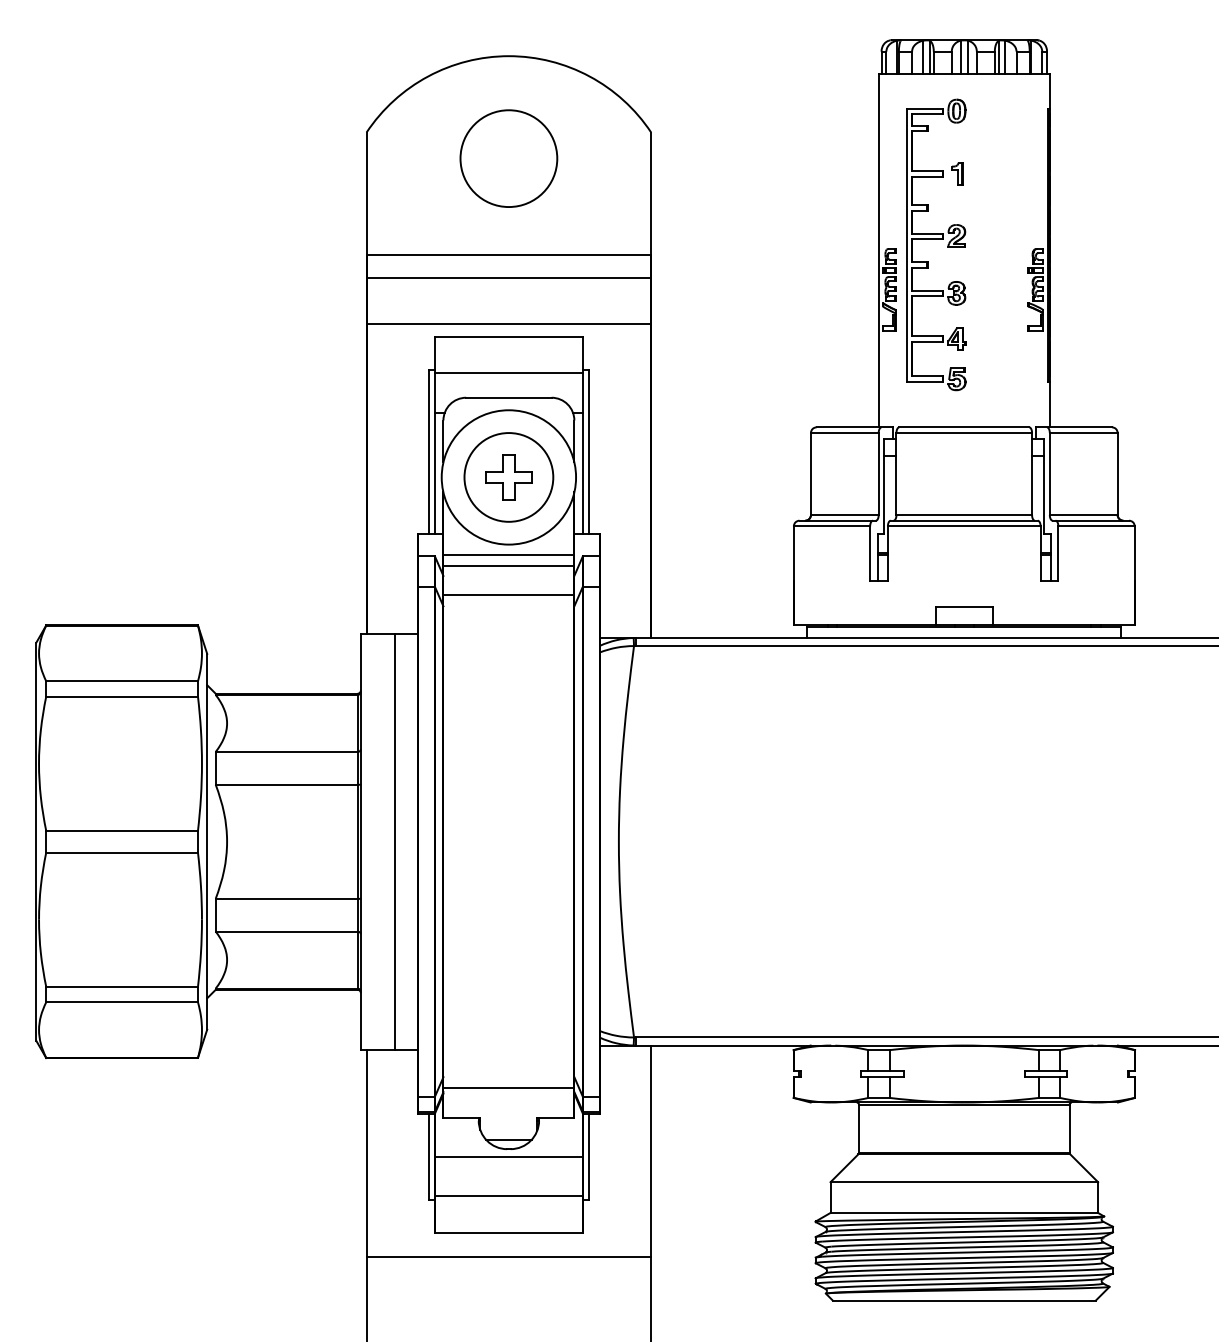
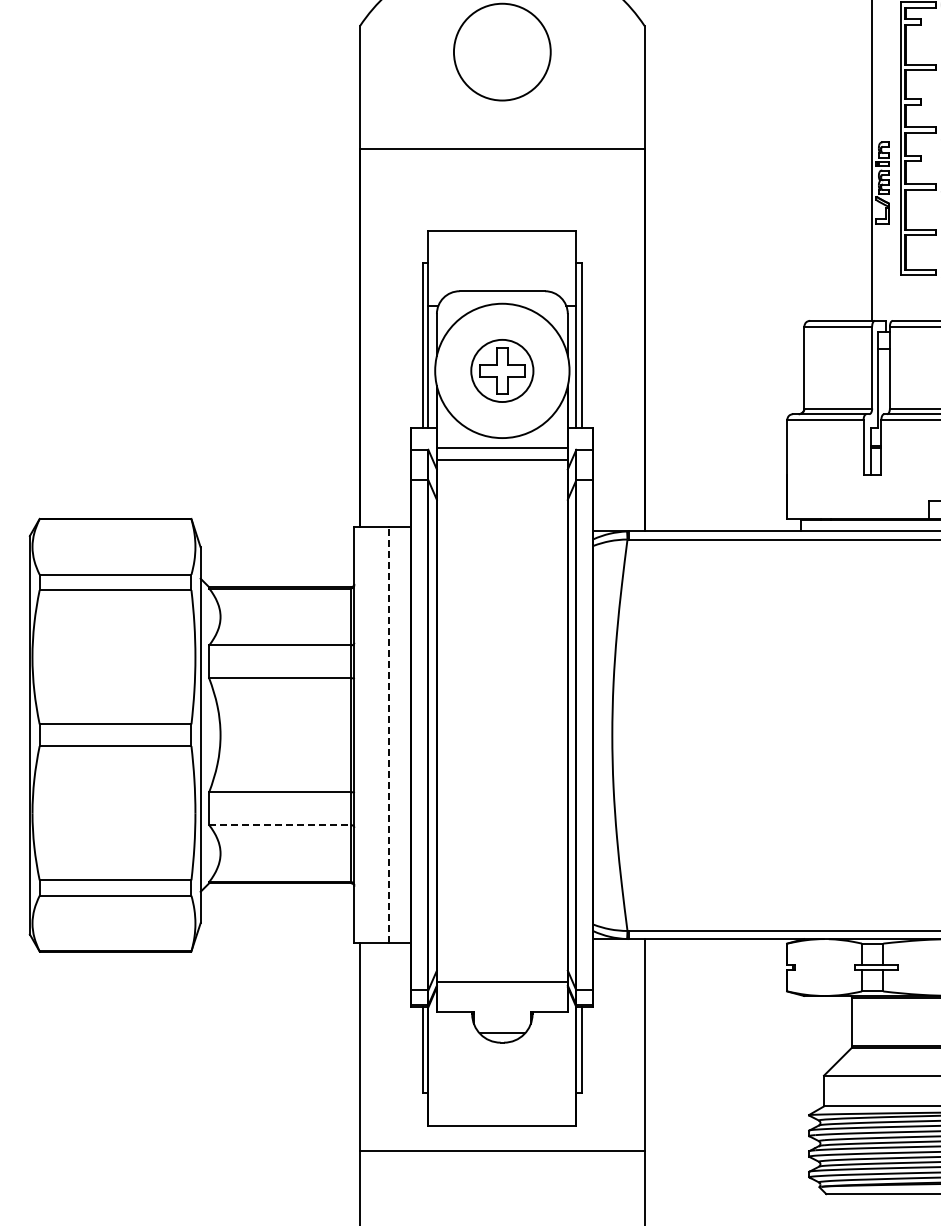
line: (508, 278) -> (501, 172), removed
line: (508, 323) -> (501, 217), removed
line: (508, 373) -> (501, 267), removed
circle: (508, 477) -> (501, 371), size x0.7
line: (508, 595) -> (501, 489), removed
line: (395, 841) -> (388, 735), solid -> dashed
line: (286, 931) -> (279, 825), solid -> dashed
line: (508, 1157) -> (501, 1051), removed
line: (508, 1196) -> (501, 1090), removed

